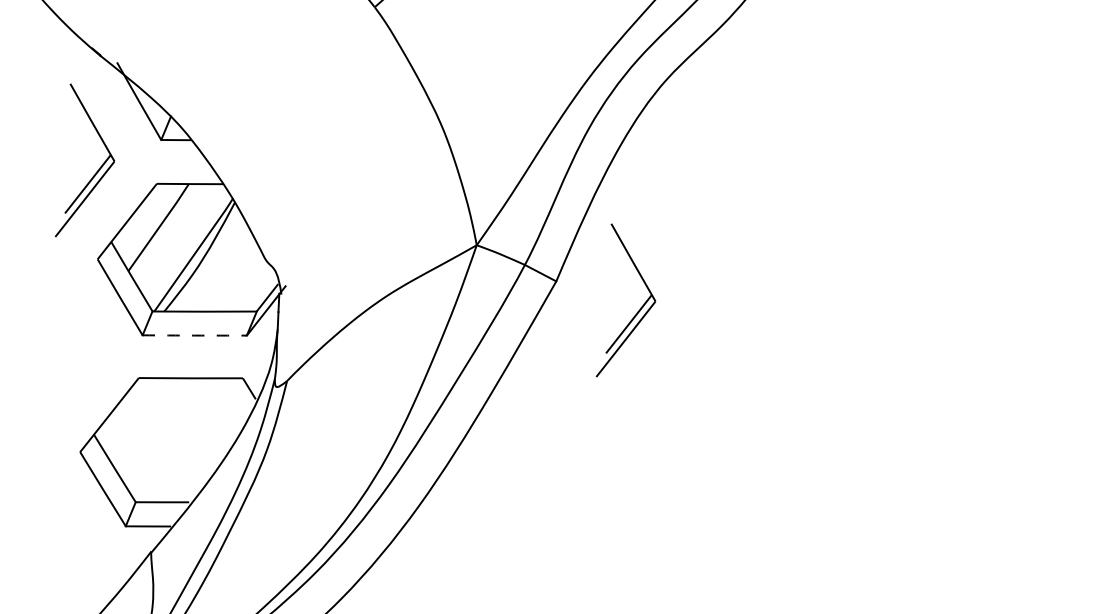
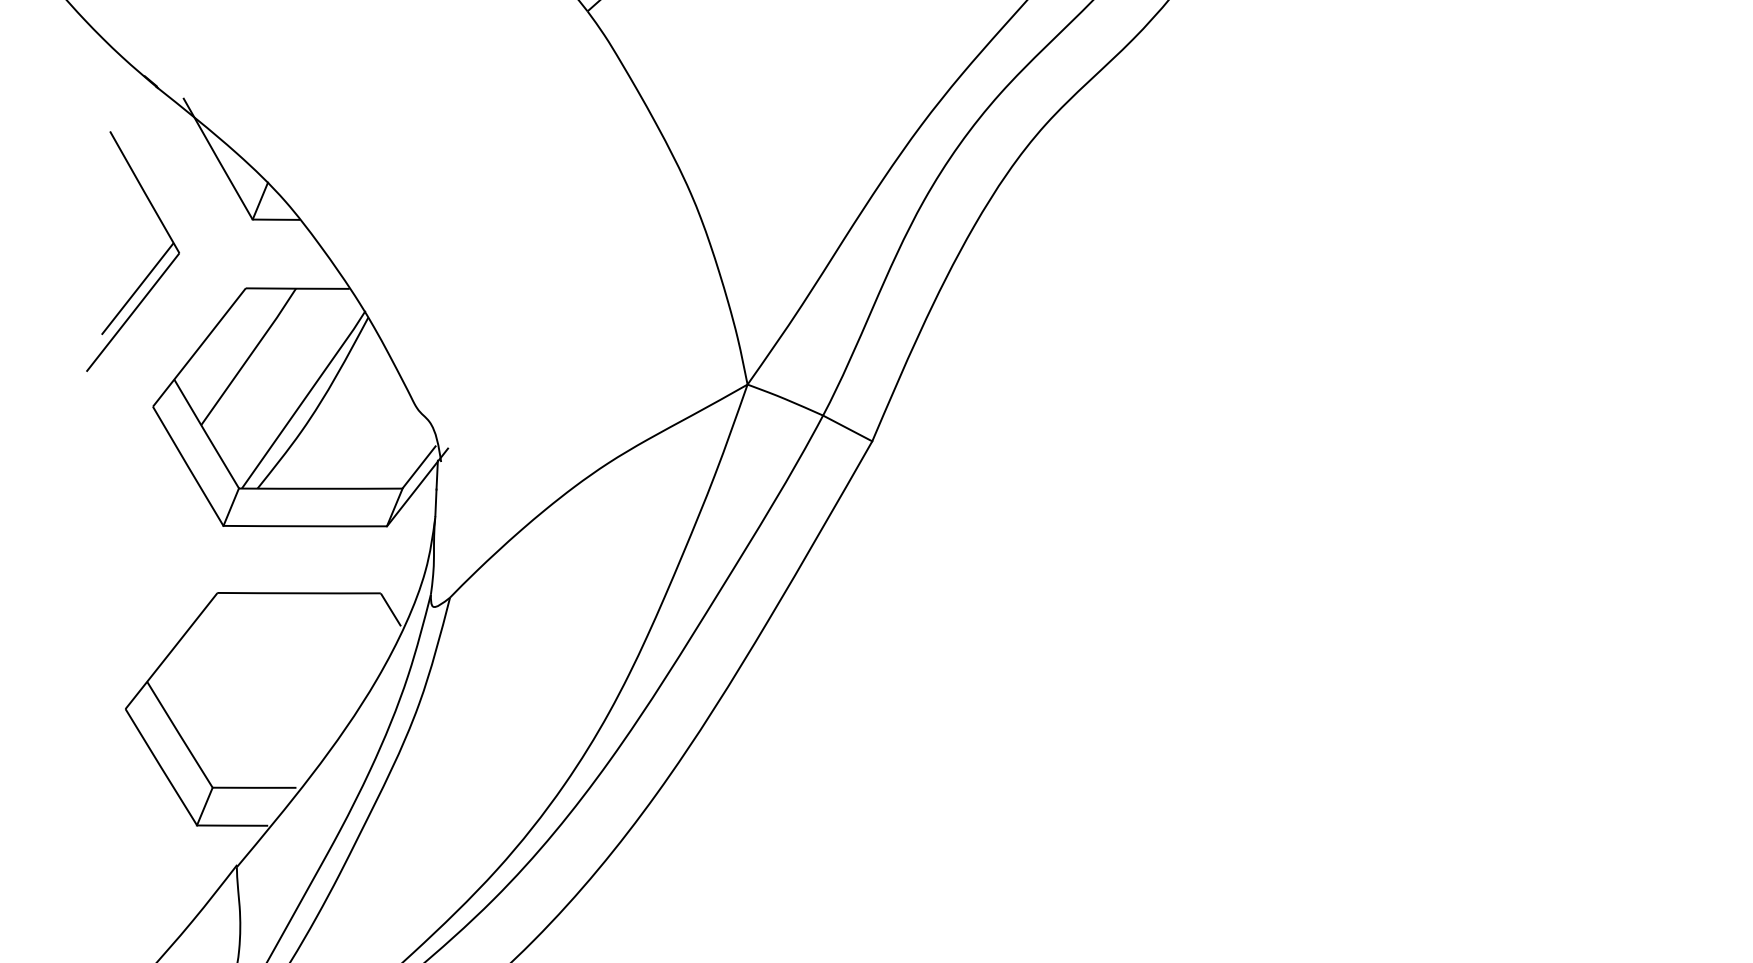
part: (637, 311) -> (999, 488), removed
arc: (194, 335) -> (304, 526), dashed -> solid

